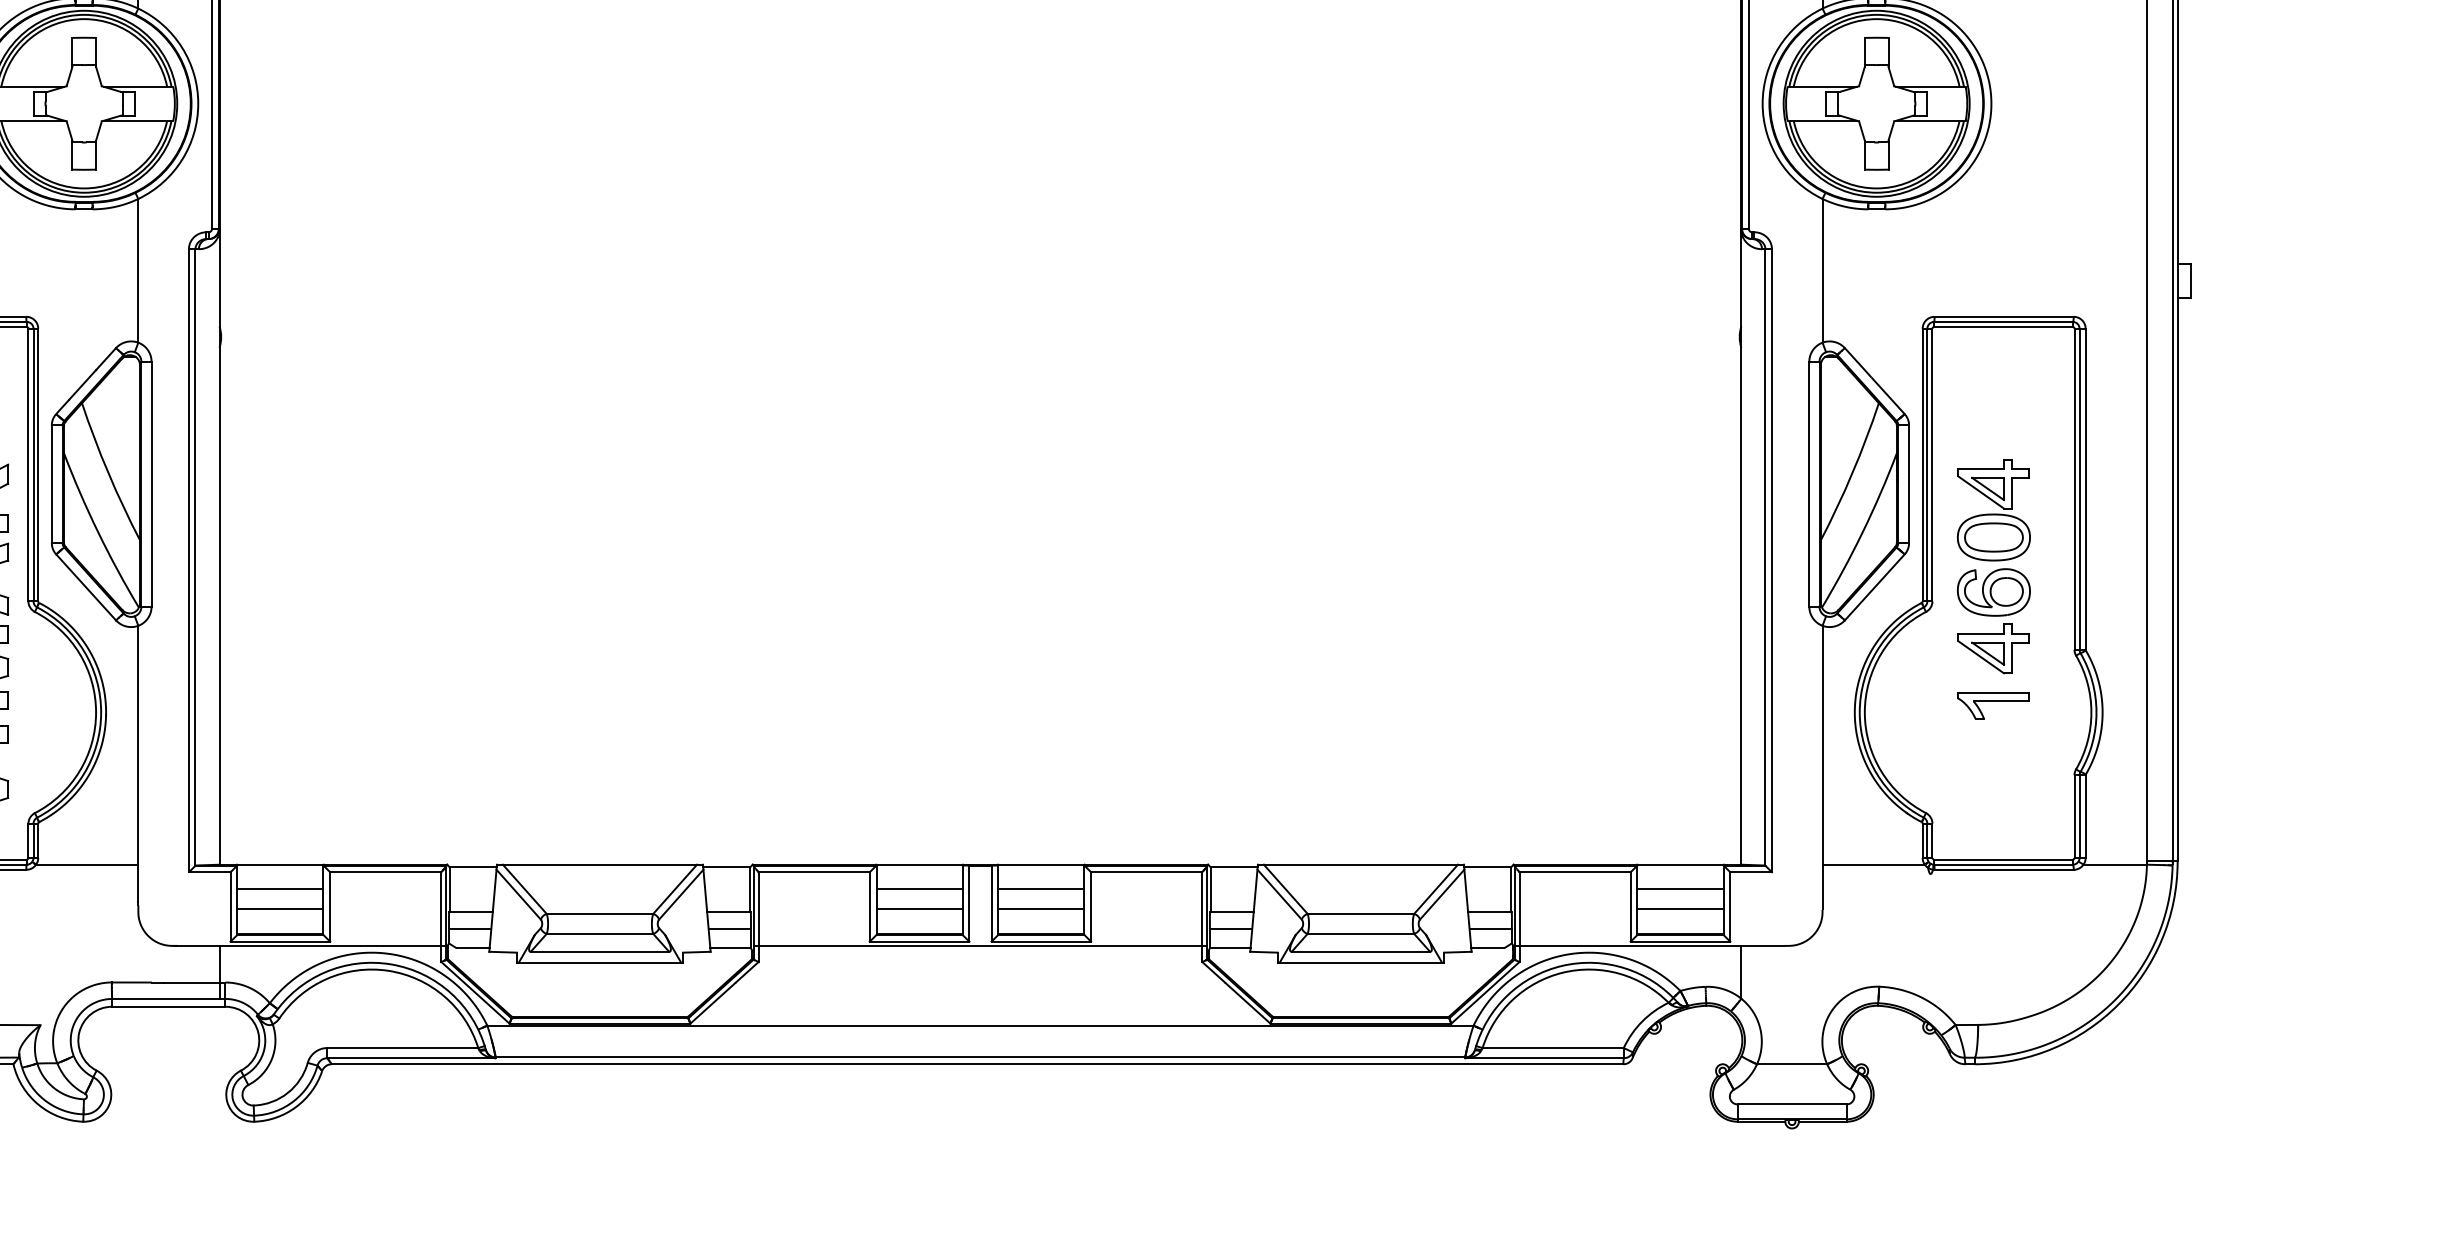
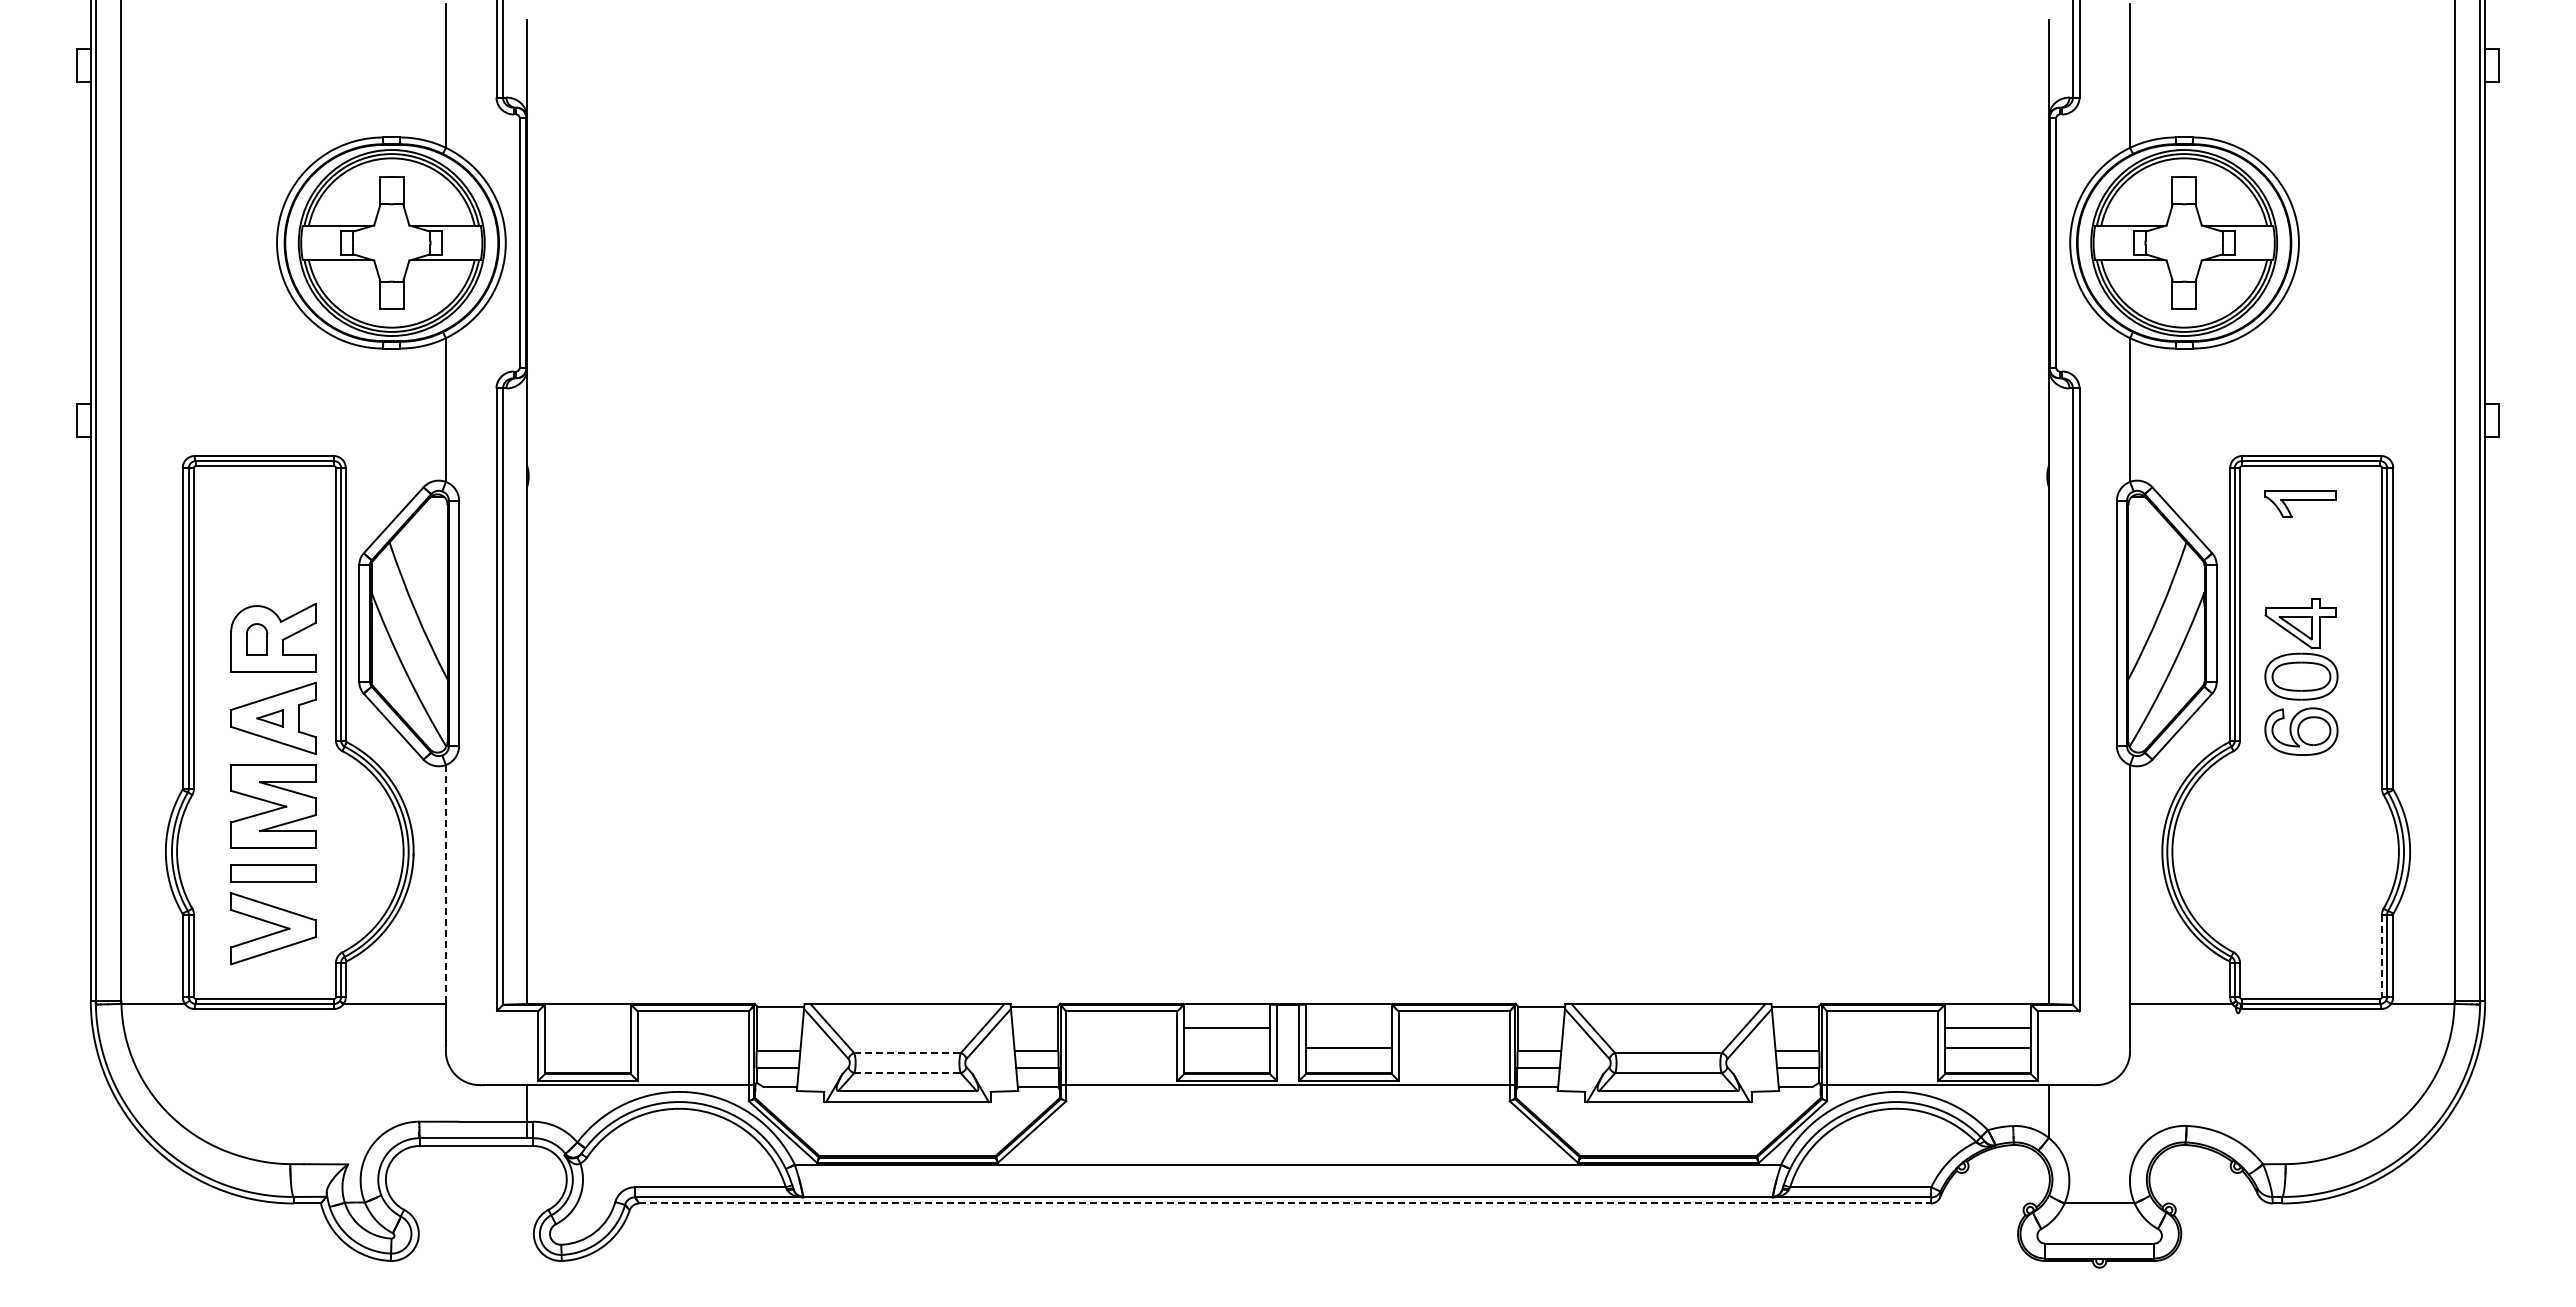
part: (1992, 649) -> (2300, 788), removed
part: (1992, 705) -> (2300, 503), moved
line: (137, 745) -> (445, 884), solid -> dashed
line: (2074, 817) -> (2382, 956), solid -> dashed
line: (279, 889) -> (587, 1028), removed
line: (1040, 889) -> (1348, 1028), removed
line: (279, 908) -> (587, 1047), removed
line: (919, 908) -> (1227, 1047), removed
line: (600, 914) -> (908, 1053), solid -> dashed
line: (600, 934) -> (908, 1073), solid -> dashed
line: (977, 1064) -> (1285, 1203), solid -> dashed

